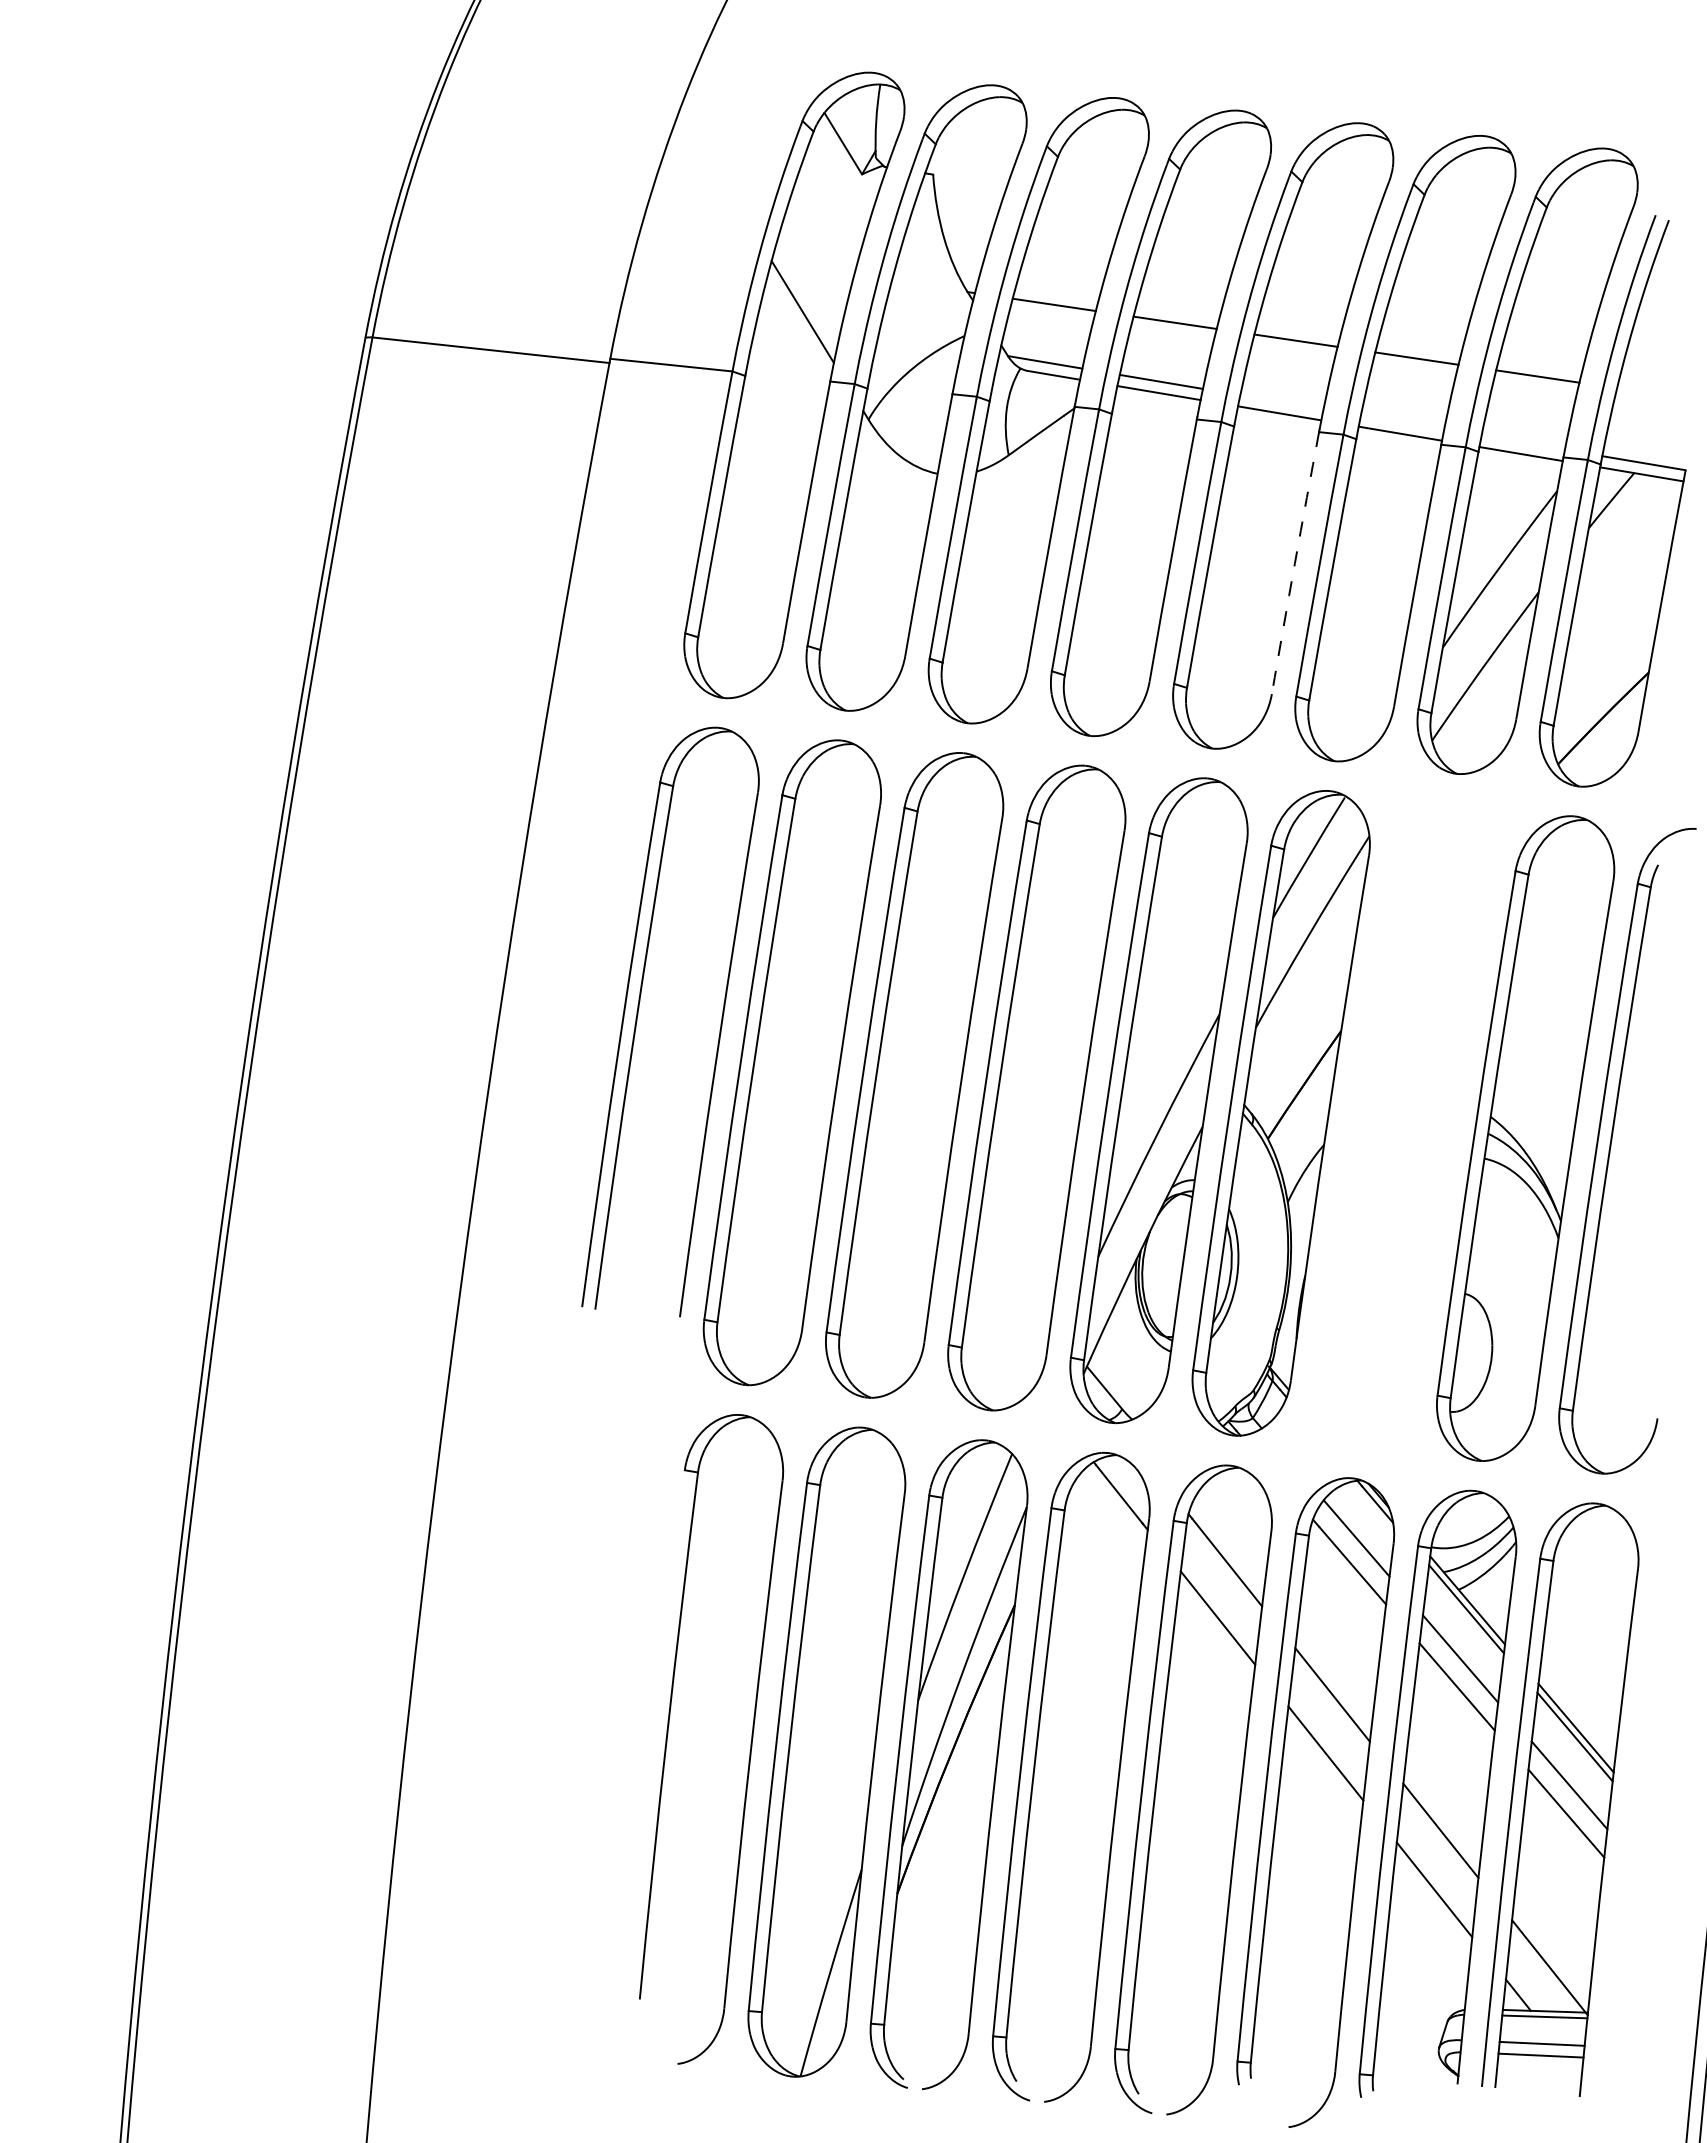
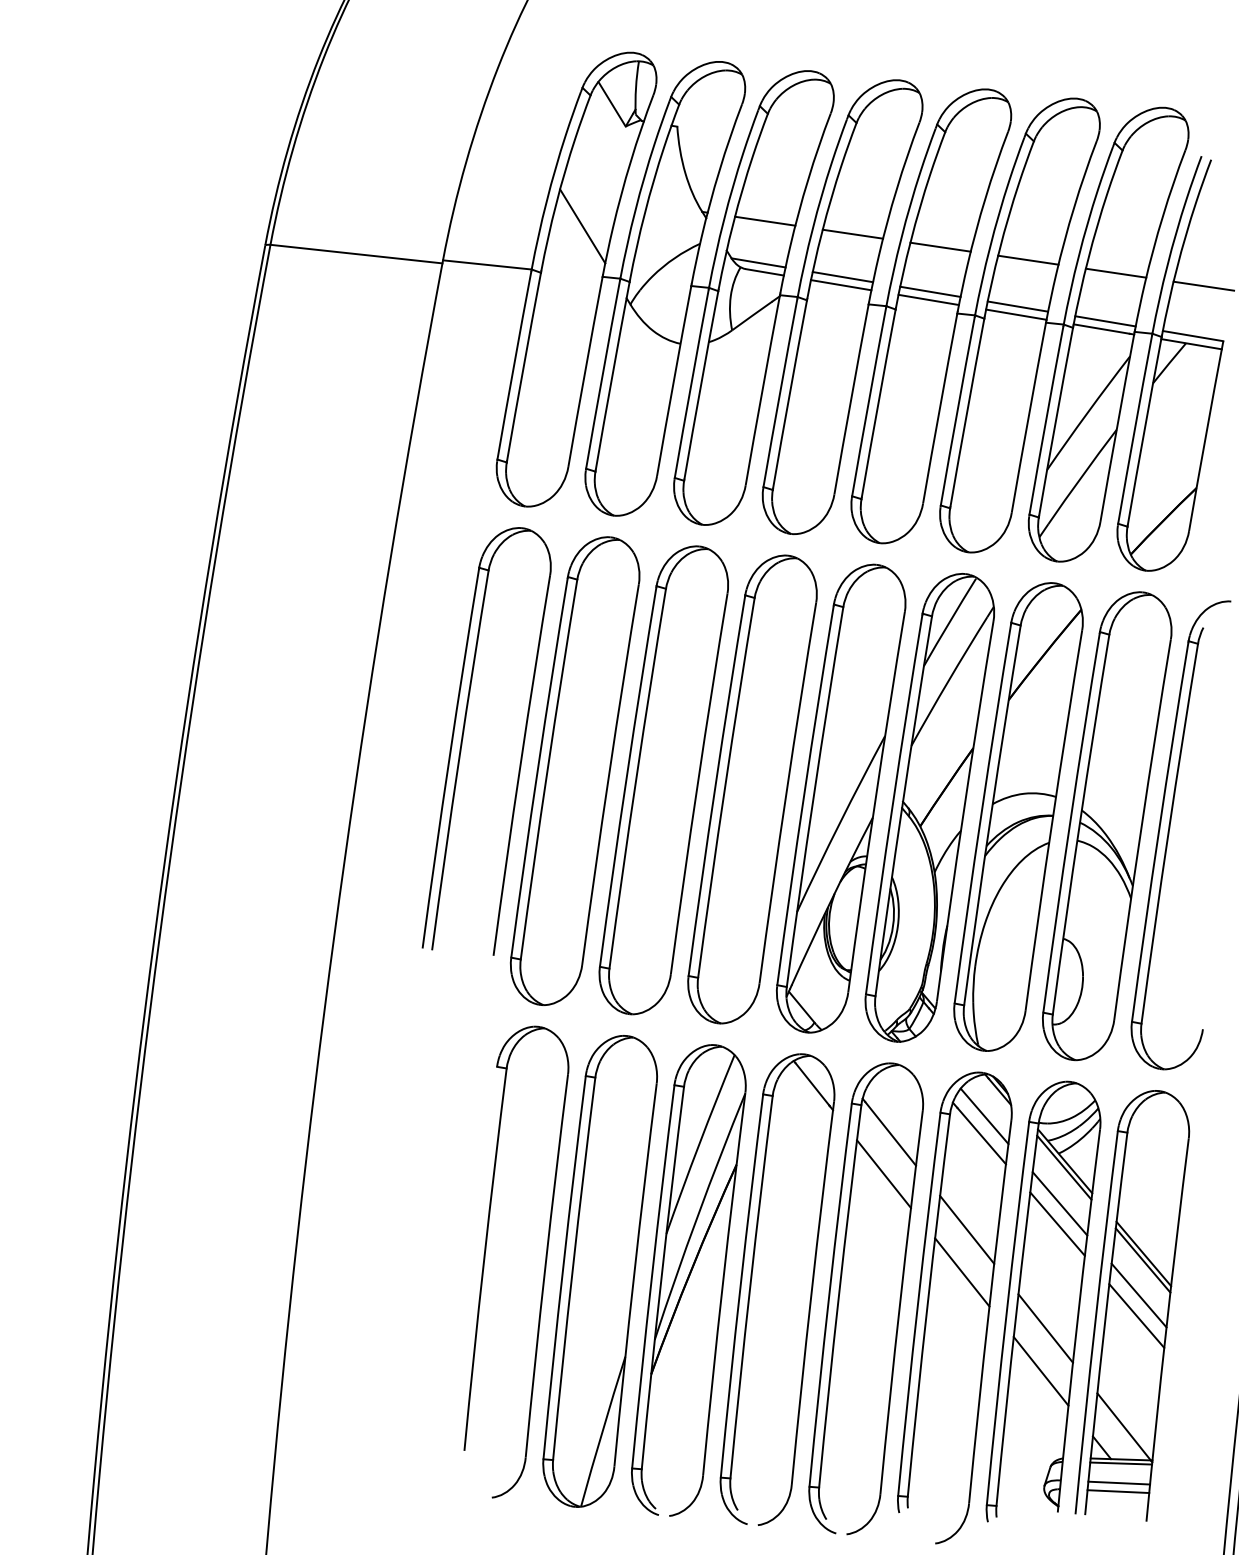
line: (1658, 393) -> (1203, 285), added
line: (1282, 401) -> (930, 291), added
line: (1401, 422) -> (1017, 306), added
line: (1523, 443) -> (1105, 321), added
arc: (1294, 562) -> (939, 408), dashed -> solid
part: (1403, 1125) -> (1018, 816), added

